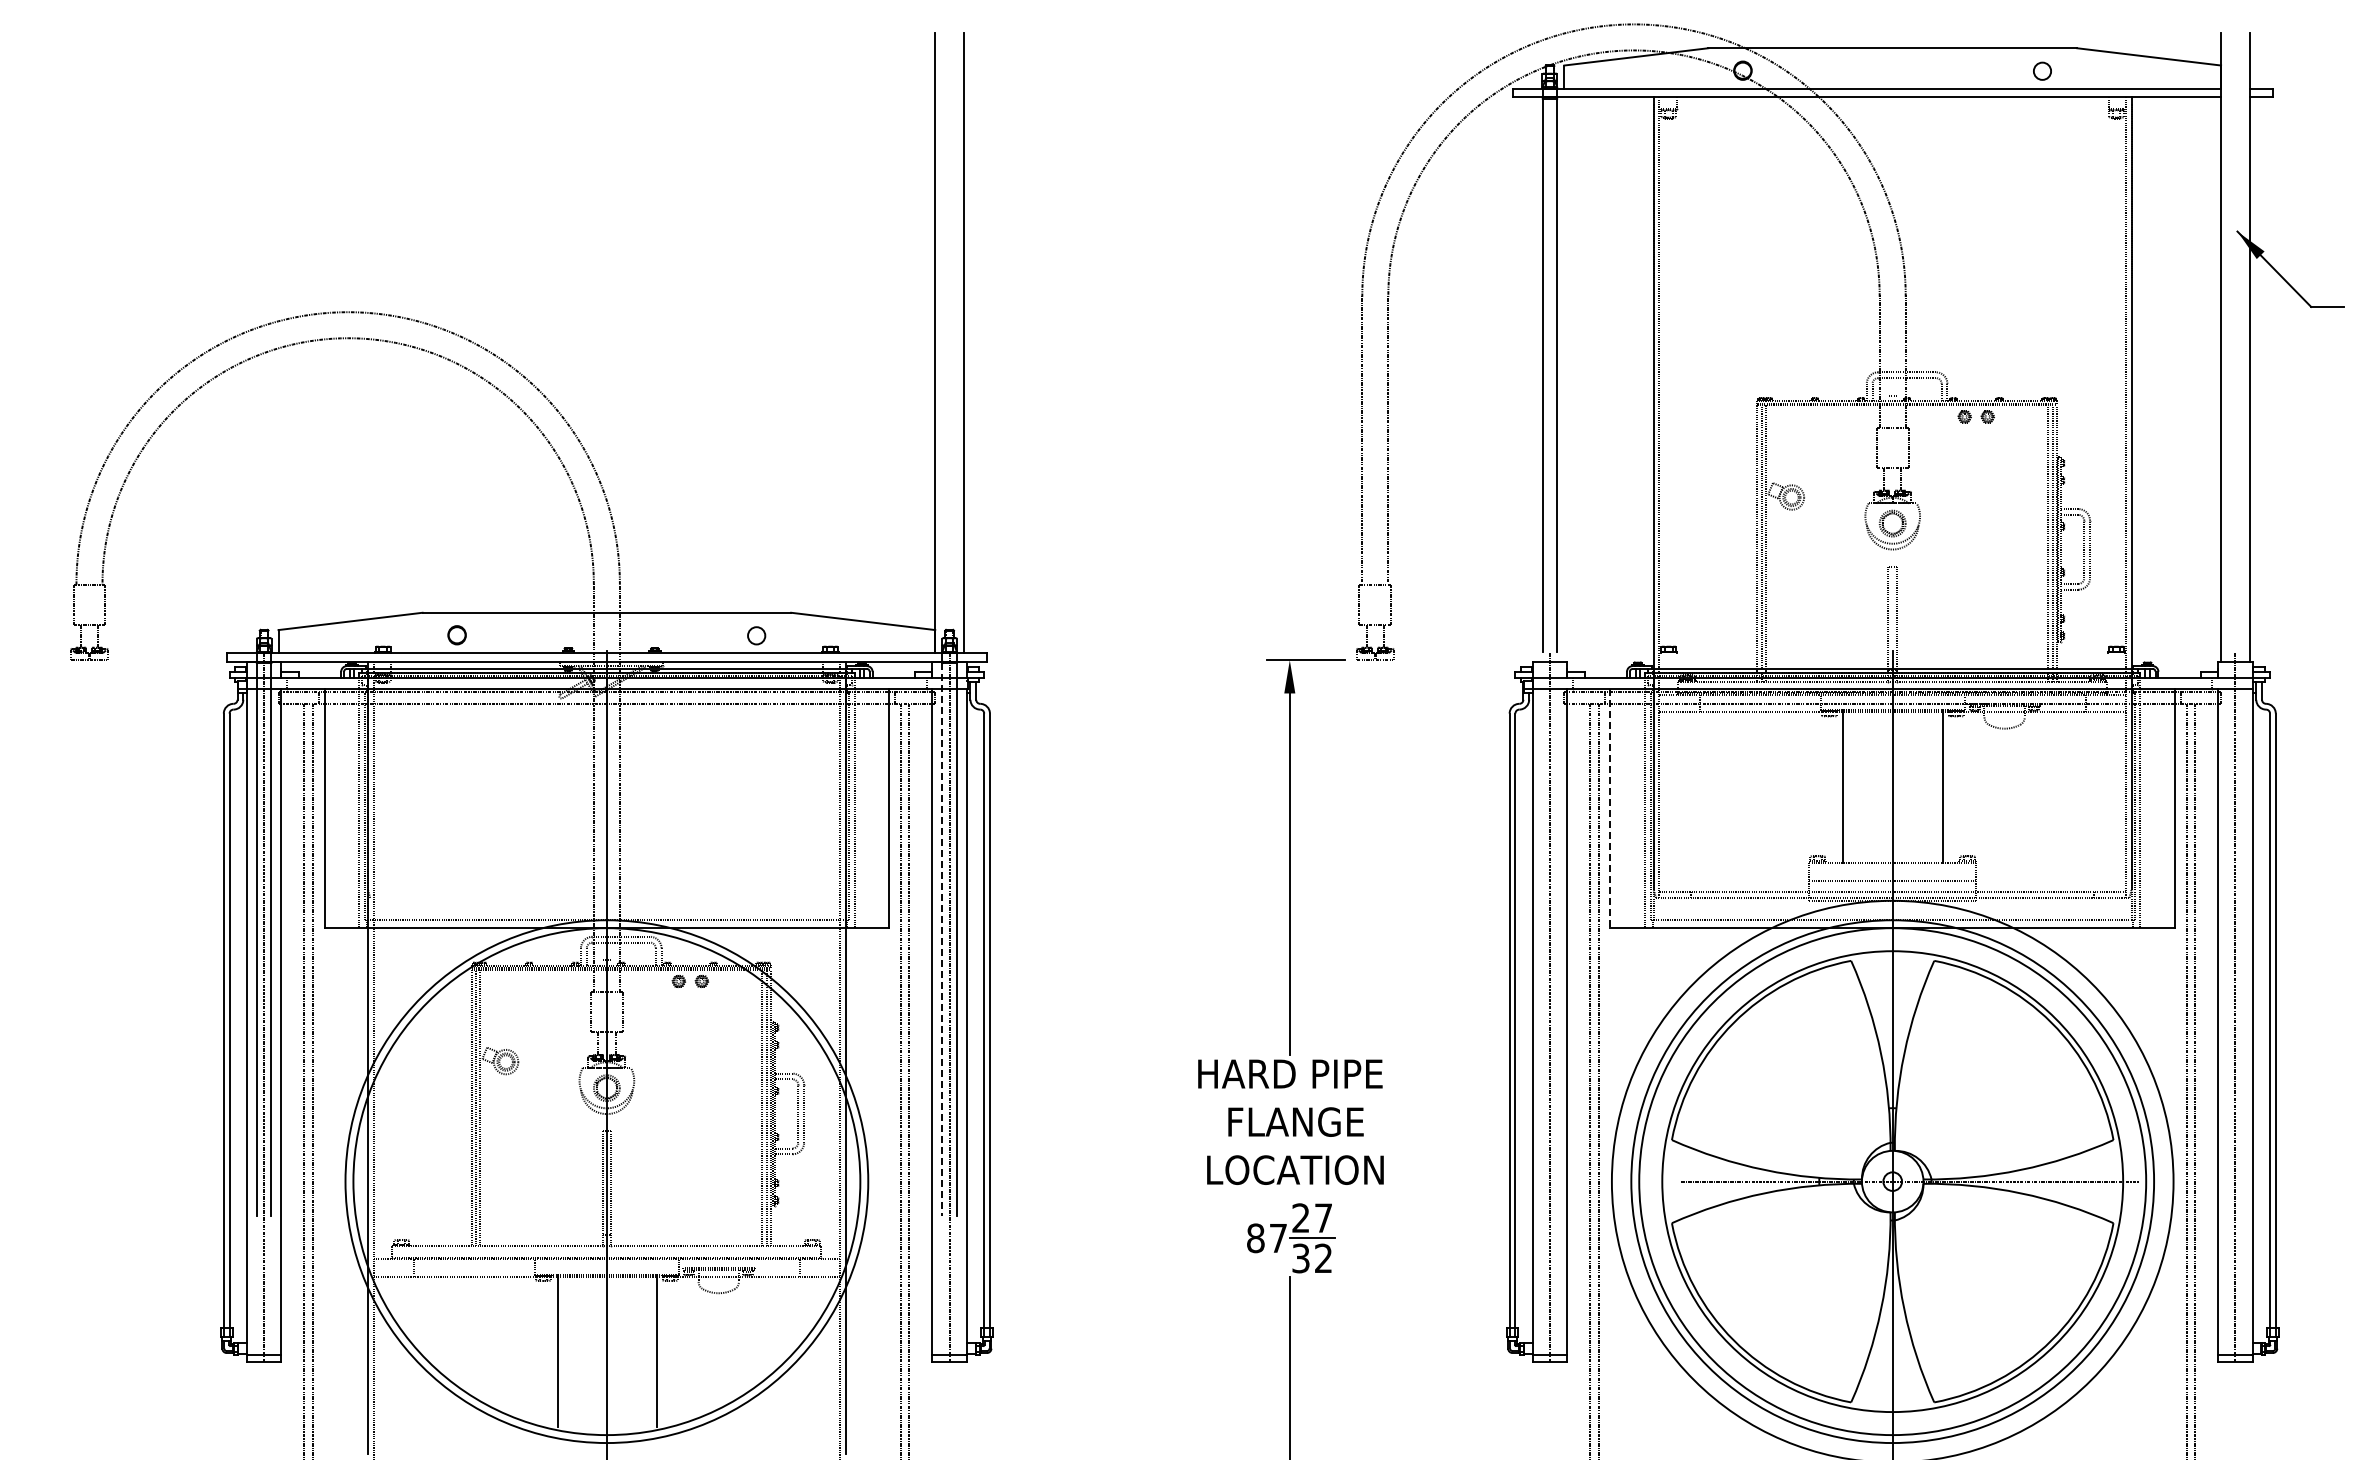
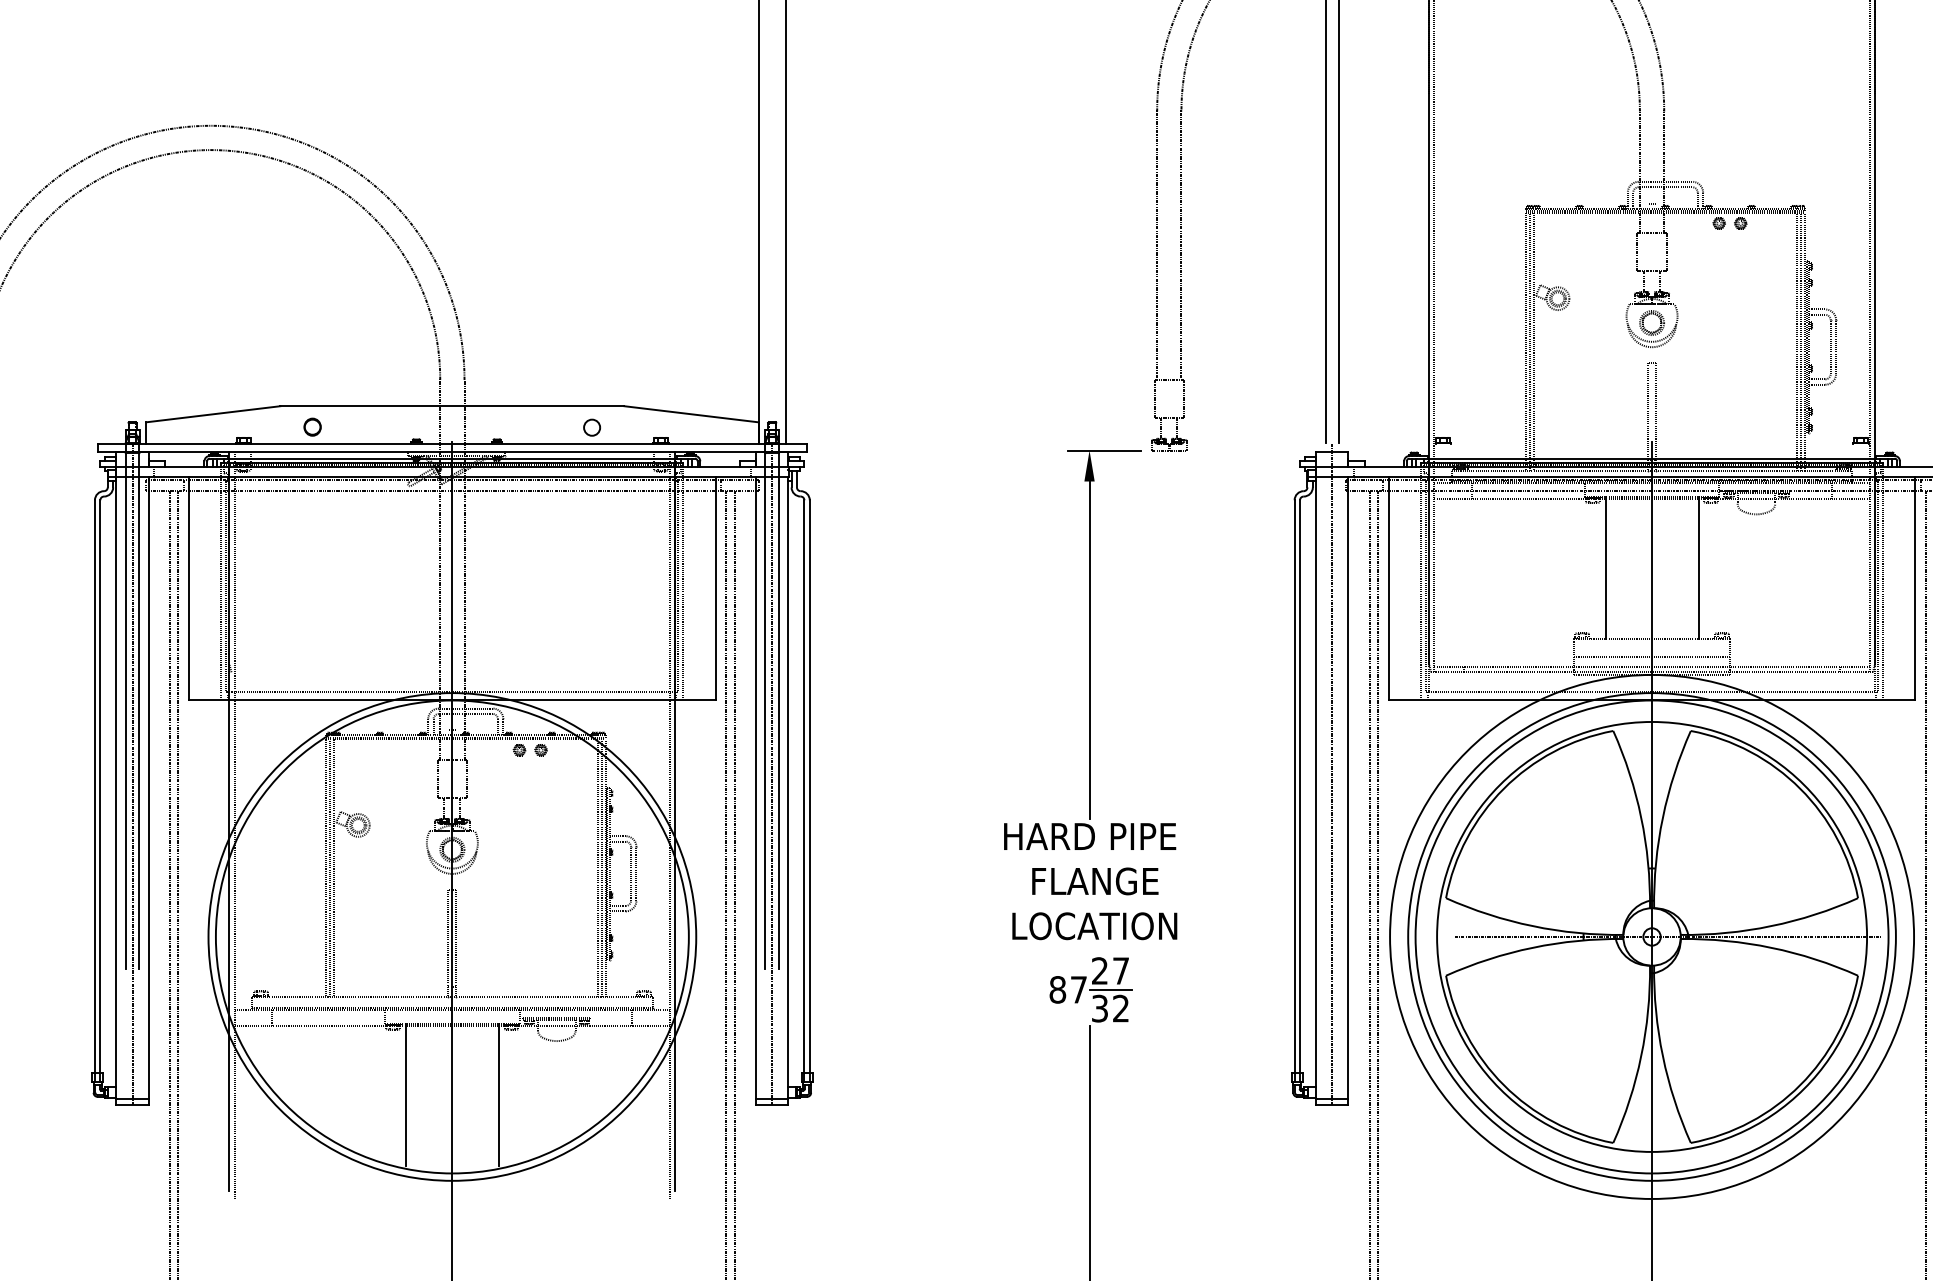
line: (1610, 808) -> (1388, 588), dashed -> solid
line: (942, 939) -> (765, 711), dashed -> solid

